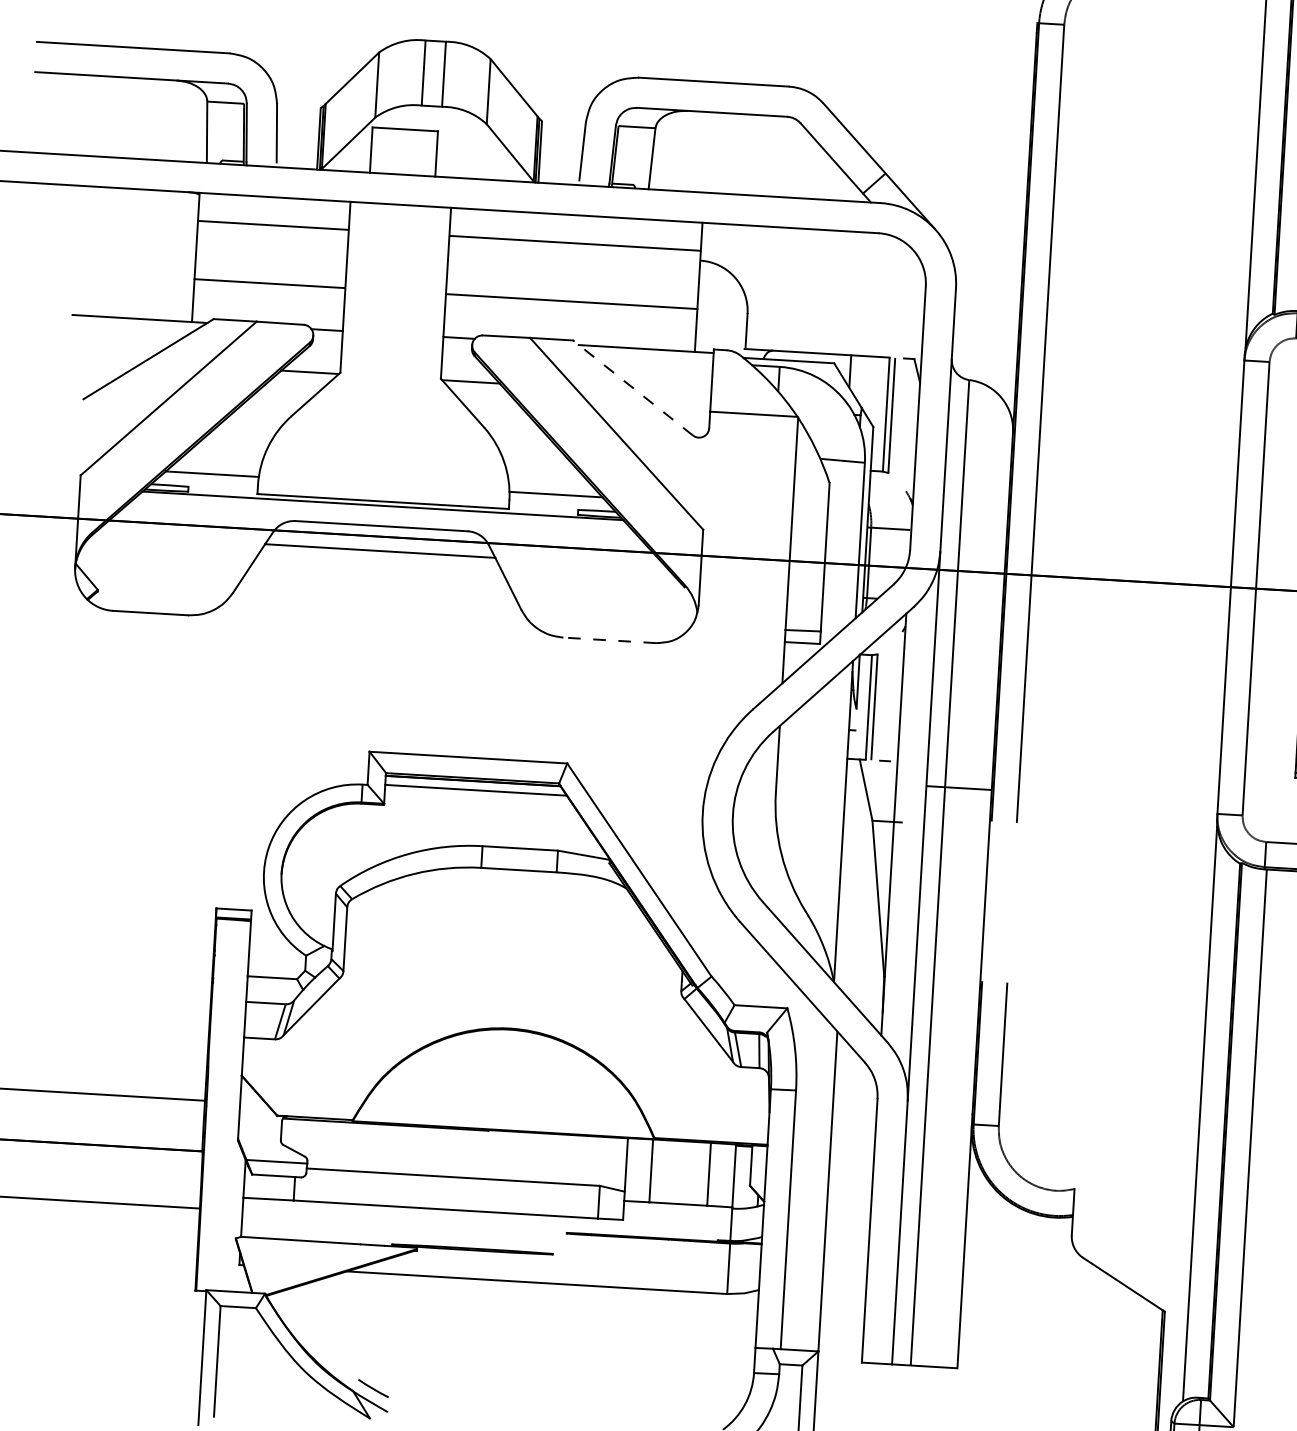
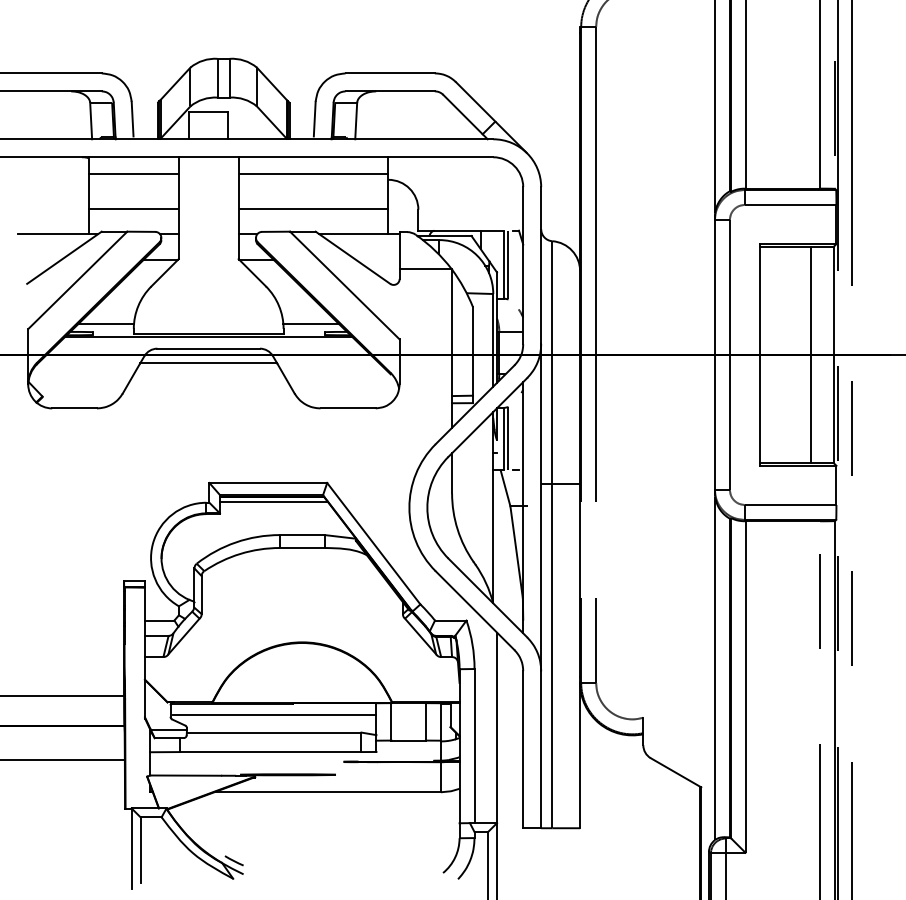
line: (632, 387) -> (352, 257), dashed -> solid
line: (610, 640) -> (348, 408), dashed -> solid
line: (455, 1148) -> (274, 715), added

